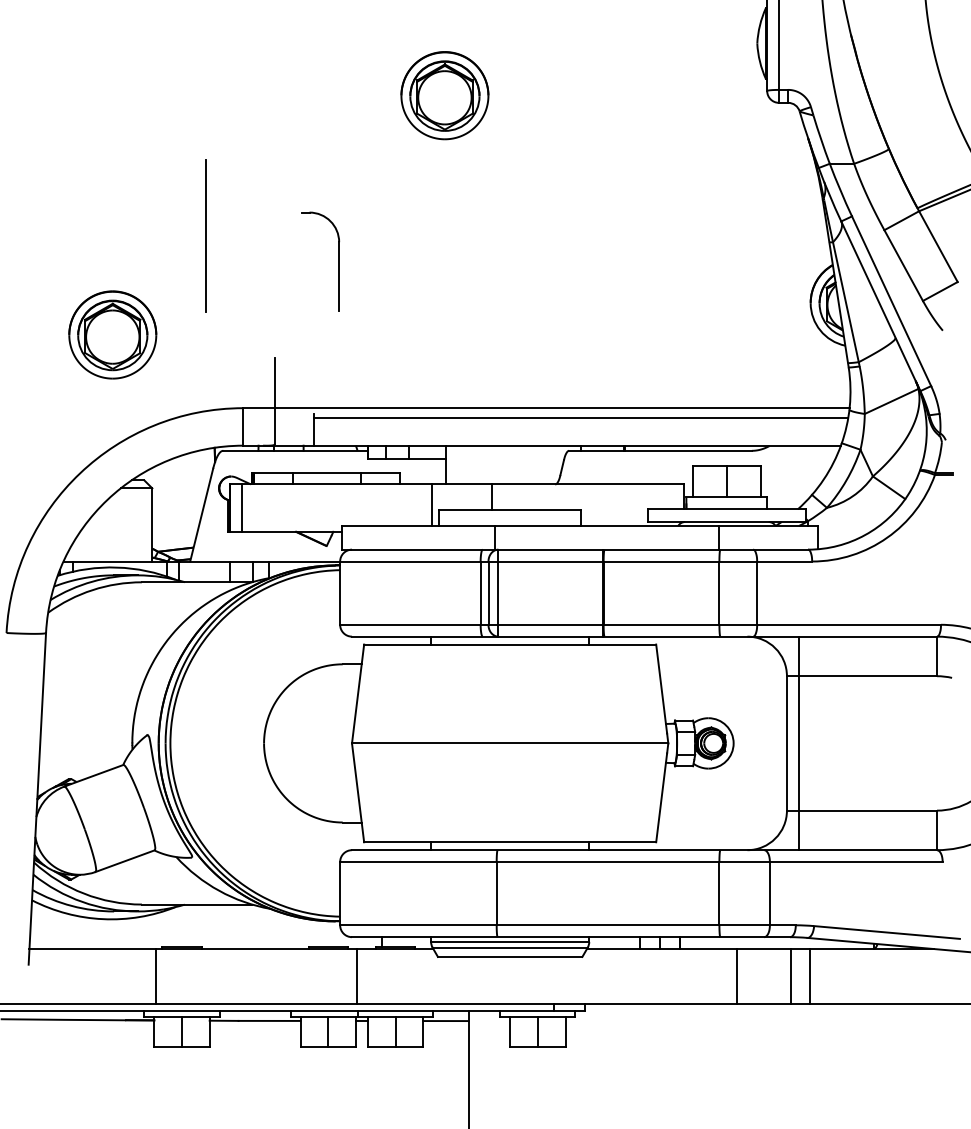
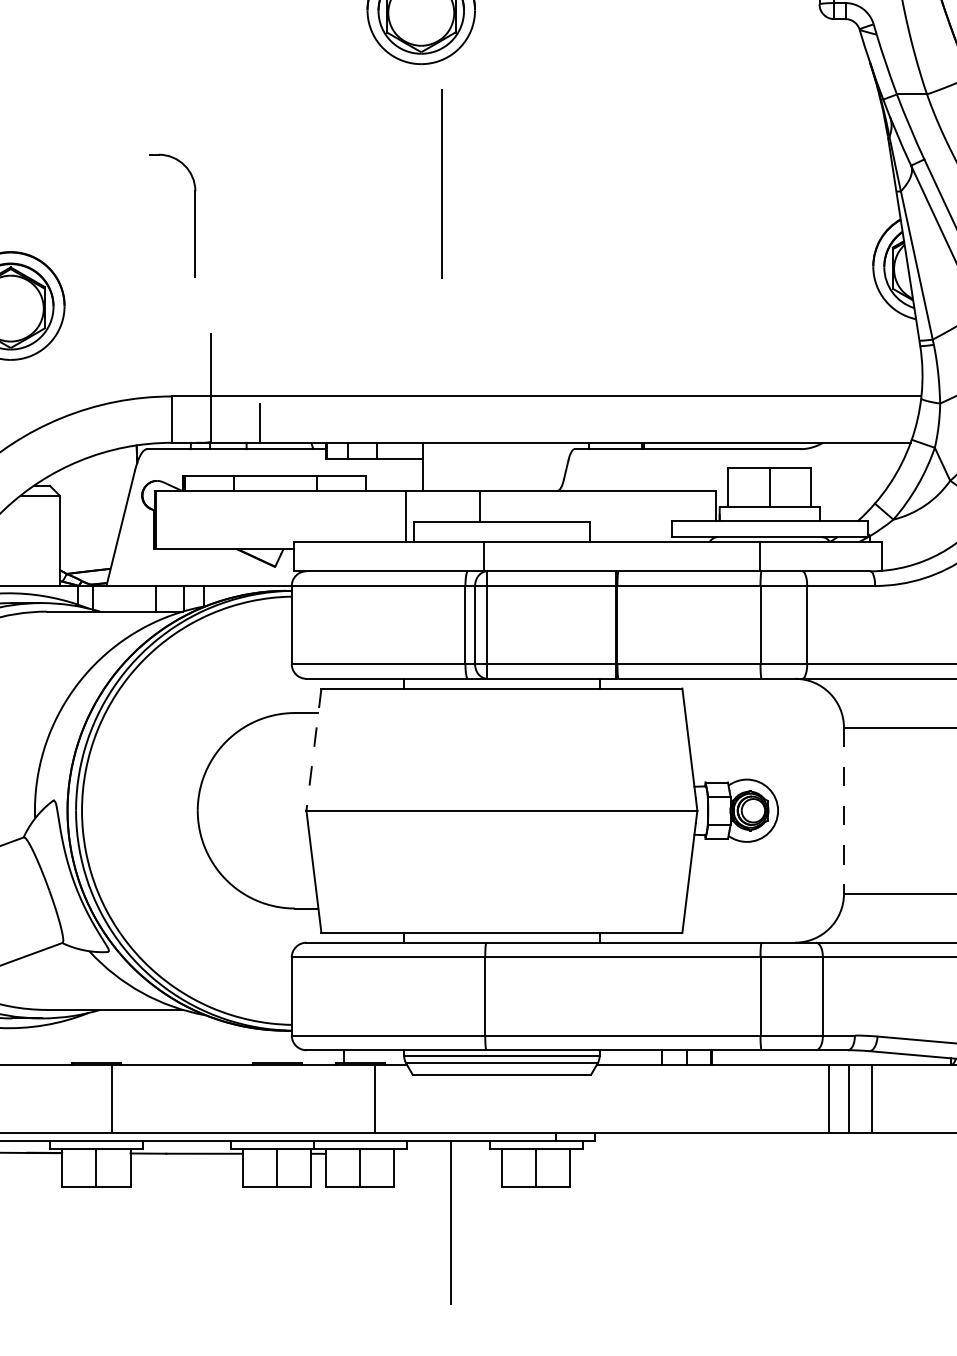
line: (205, 235) -> (441, 183), moved
part: (338, 261) -> (194, 215), moved
line: (581, 418) -> (590, 409), removed
line: (241, 507) -> (169, 519), removed
line: (358, 693) -> (314, 749), solid -> dashed
line: (786, 743) -> (843, 810), solid -> dashed
line: (798, 743) -> (858, 810), removed
line: (155, 976) -> (111, 1098), moved
line: (356, 976) -> (375, 1098), moved
line: (736, 976) -> (828, 1098), moved
line: (445, 1021) -> (421, 1154), removed

